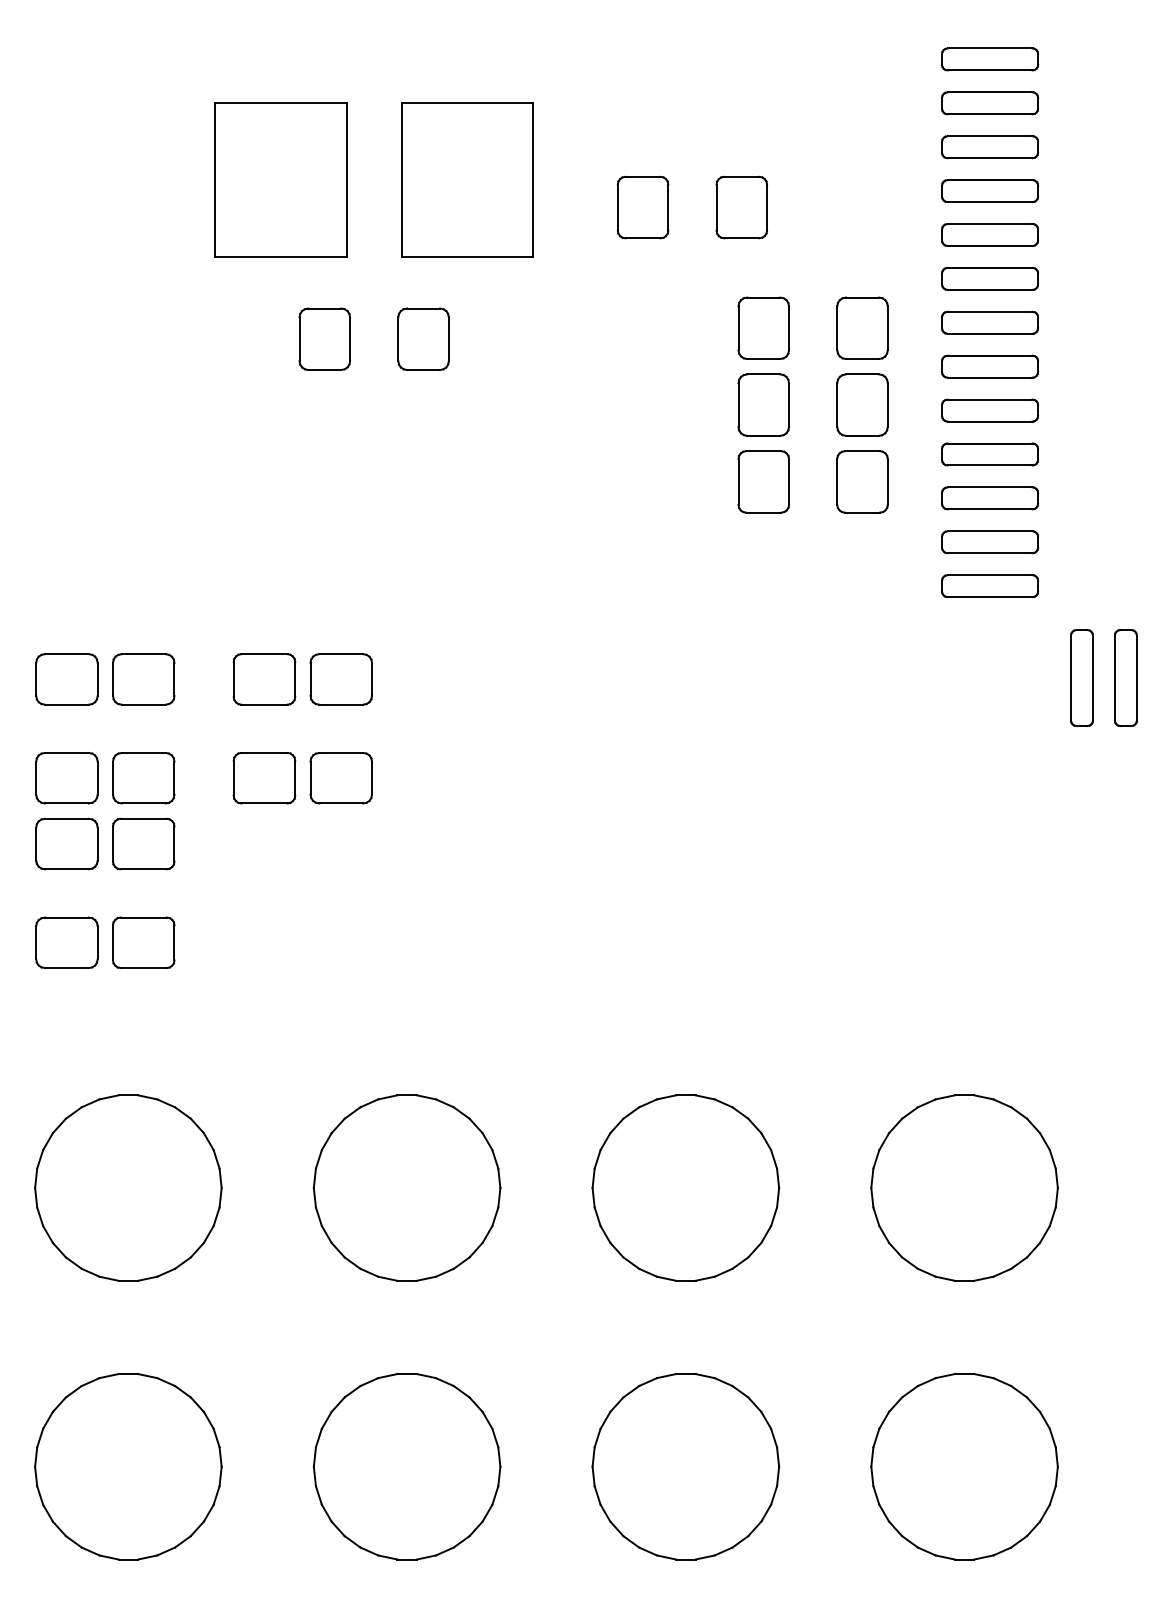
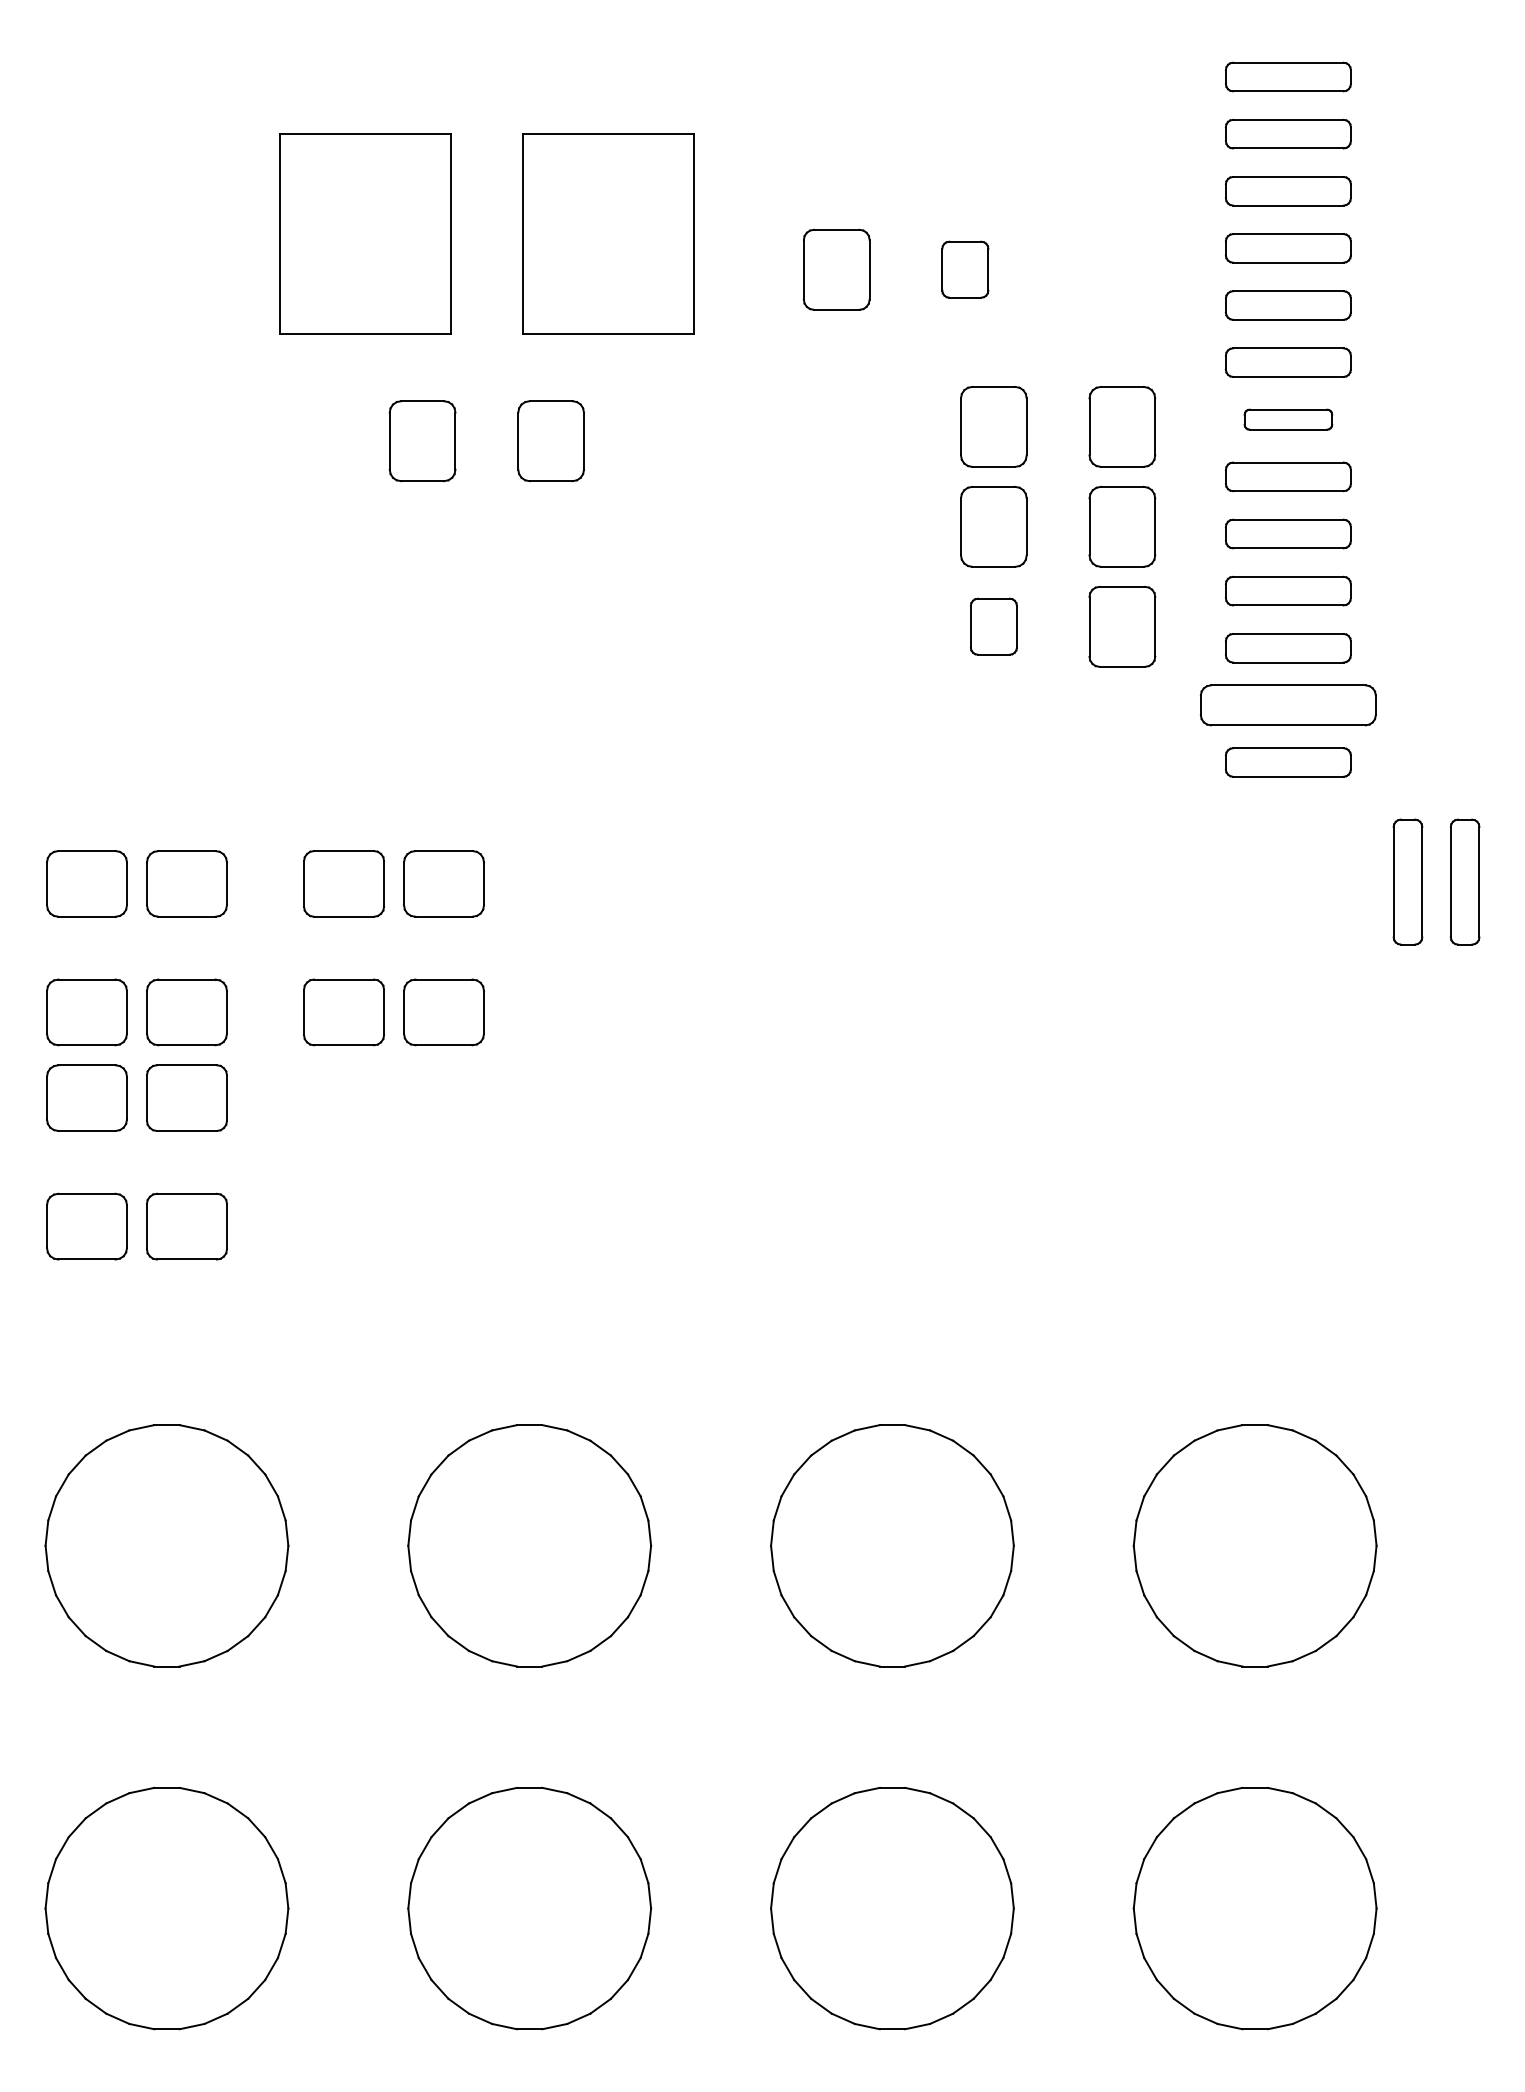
part: (741, 207) -> (965, 269), size x0.7
part: (990, 322) -> (1288, 419), size x0.7
part: (763, 481) -> (993, 626), size x0.7
part: (990, 542) -> (1288, 705), size x1.4

